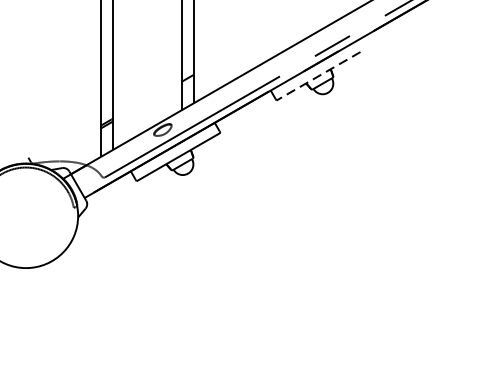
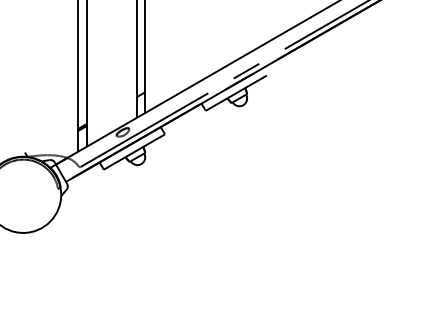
line: (317, 76) -> (235, 93), dashed -> solid

